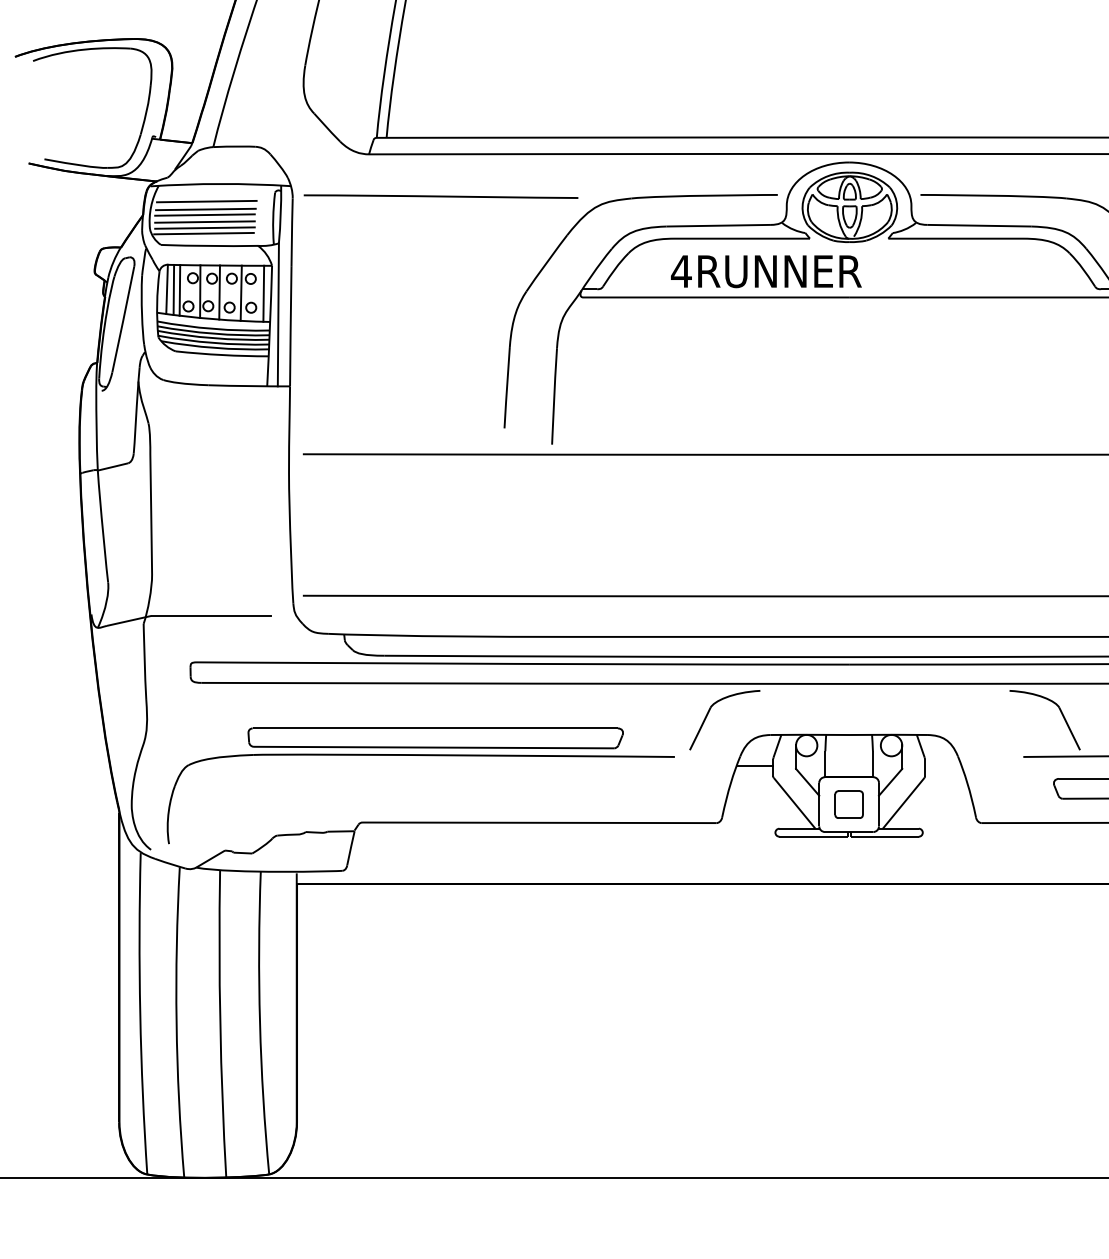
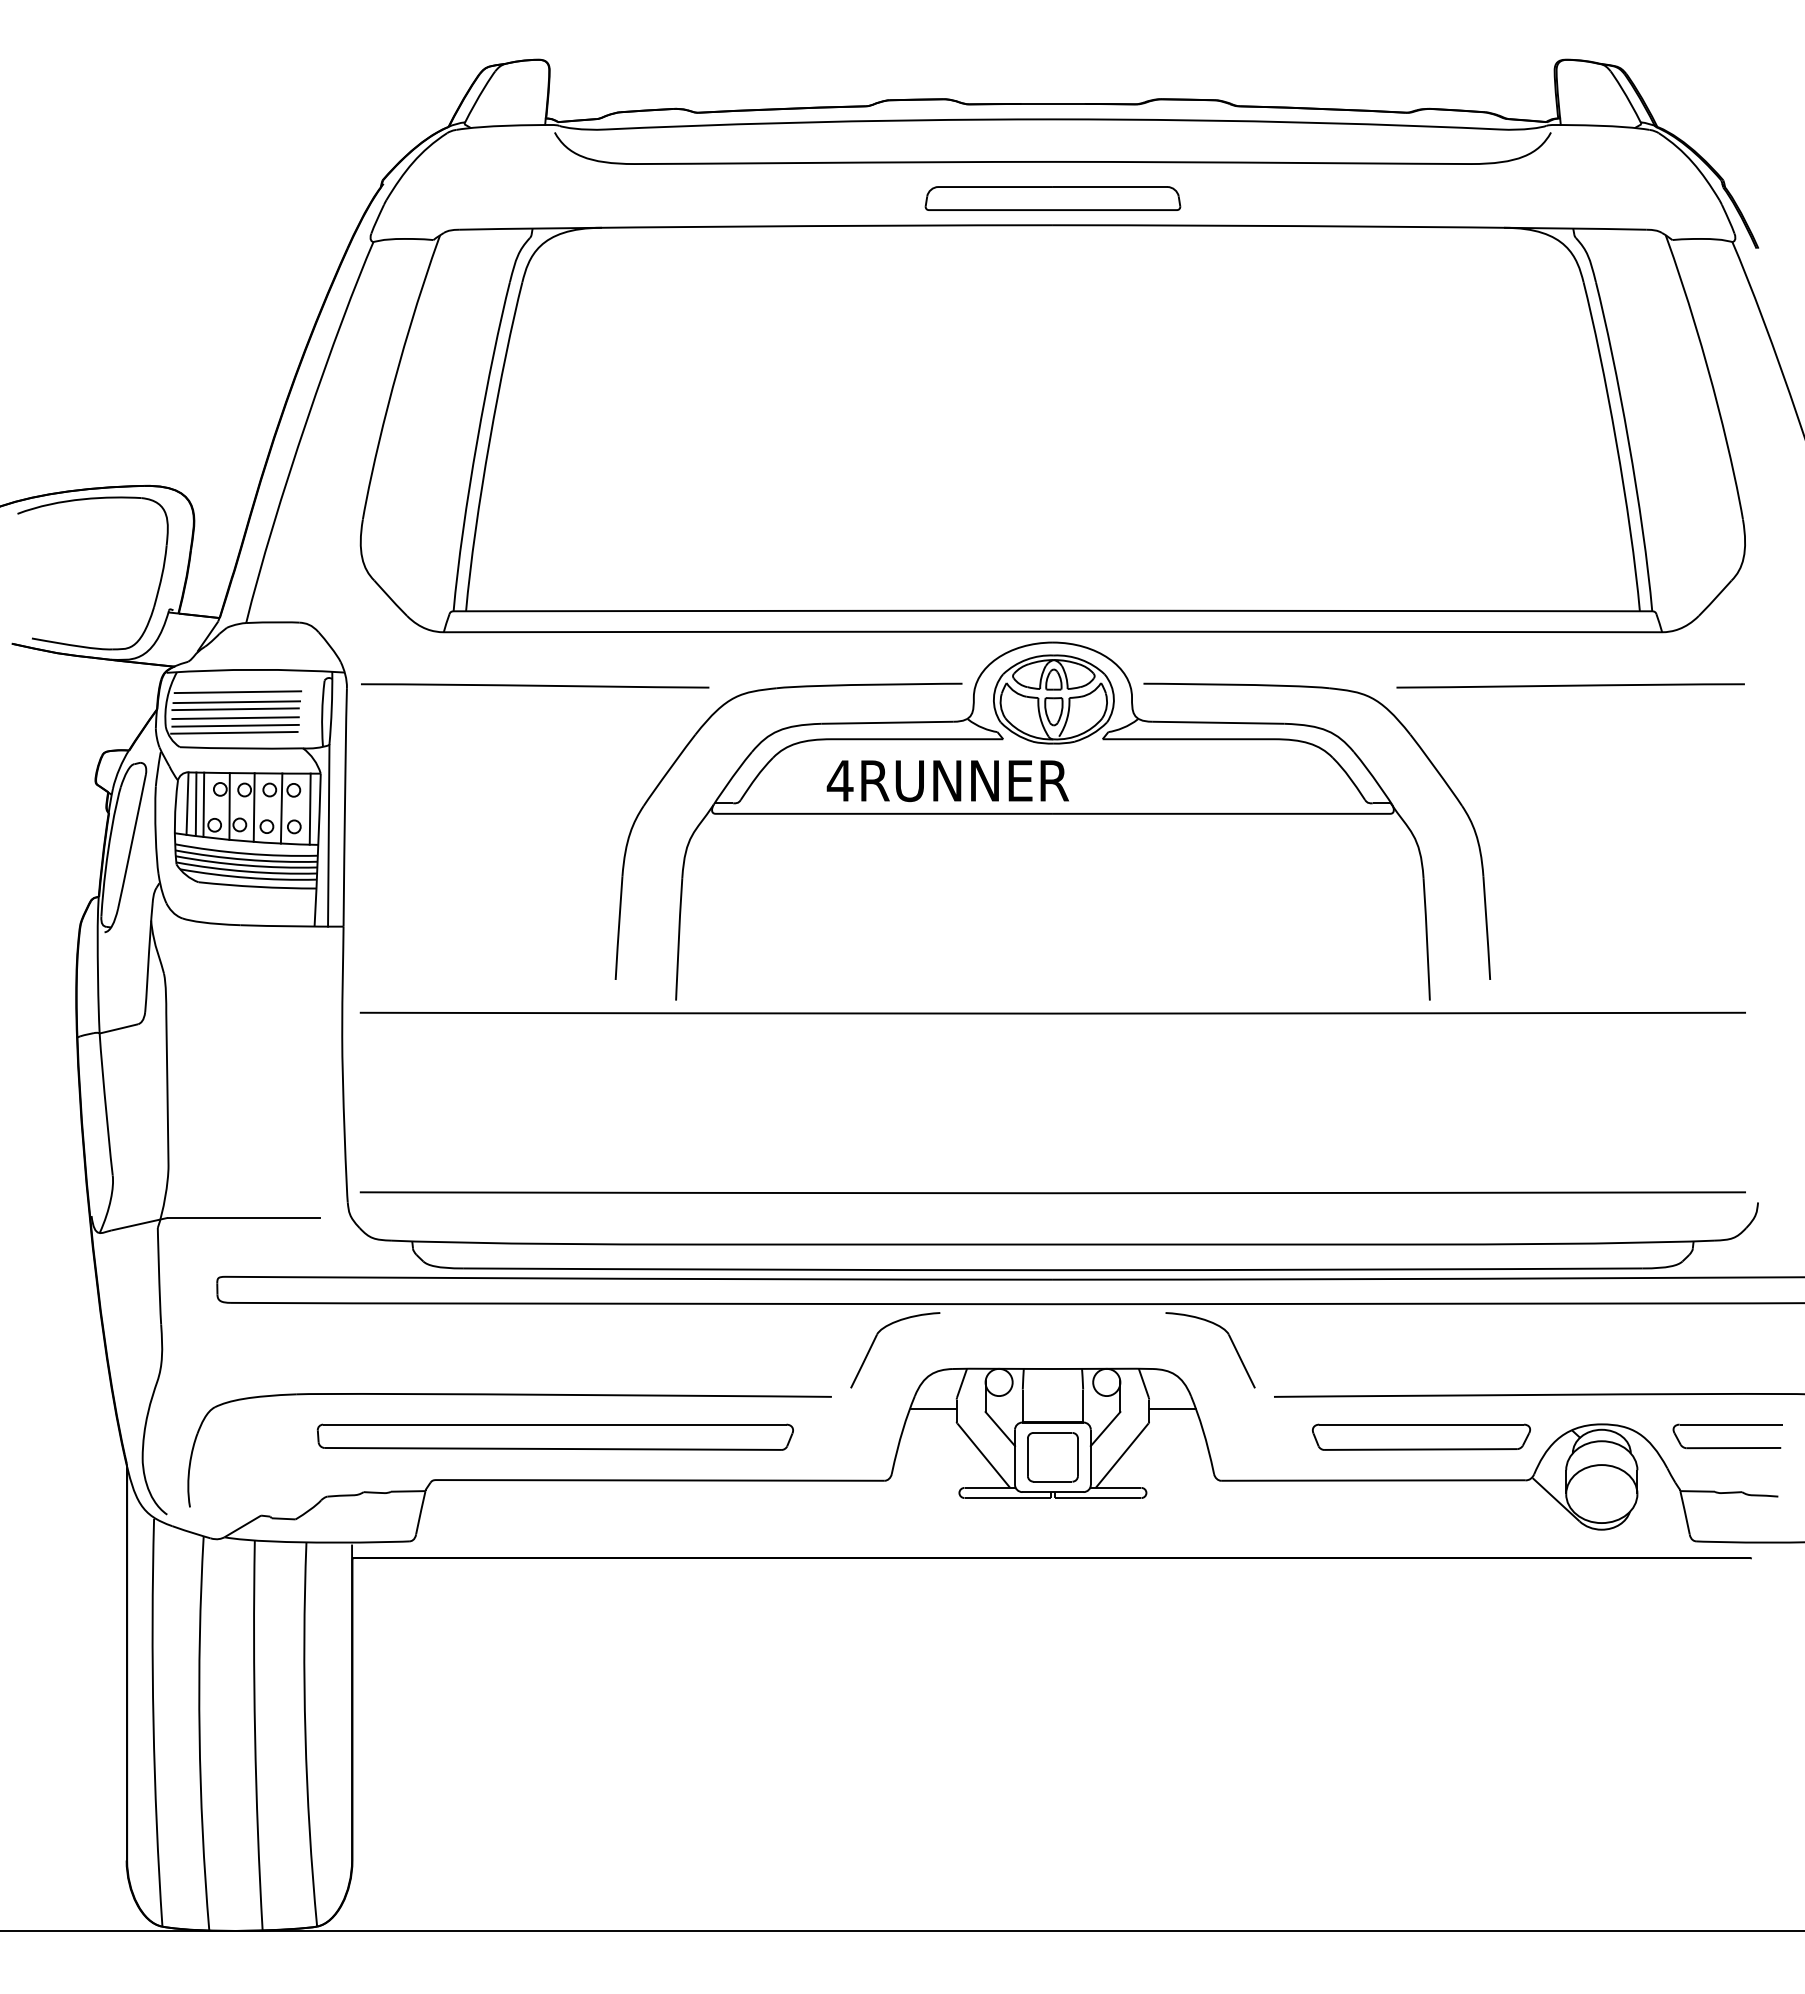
part: (1060, 712) -> (1230, 1340), moved
part: (435, 737) -> (554, 1436), moved
line: (943, 766) -> (1172, 1408), added
part: (848, 804) -> (1052, 1457), size x1.43

